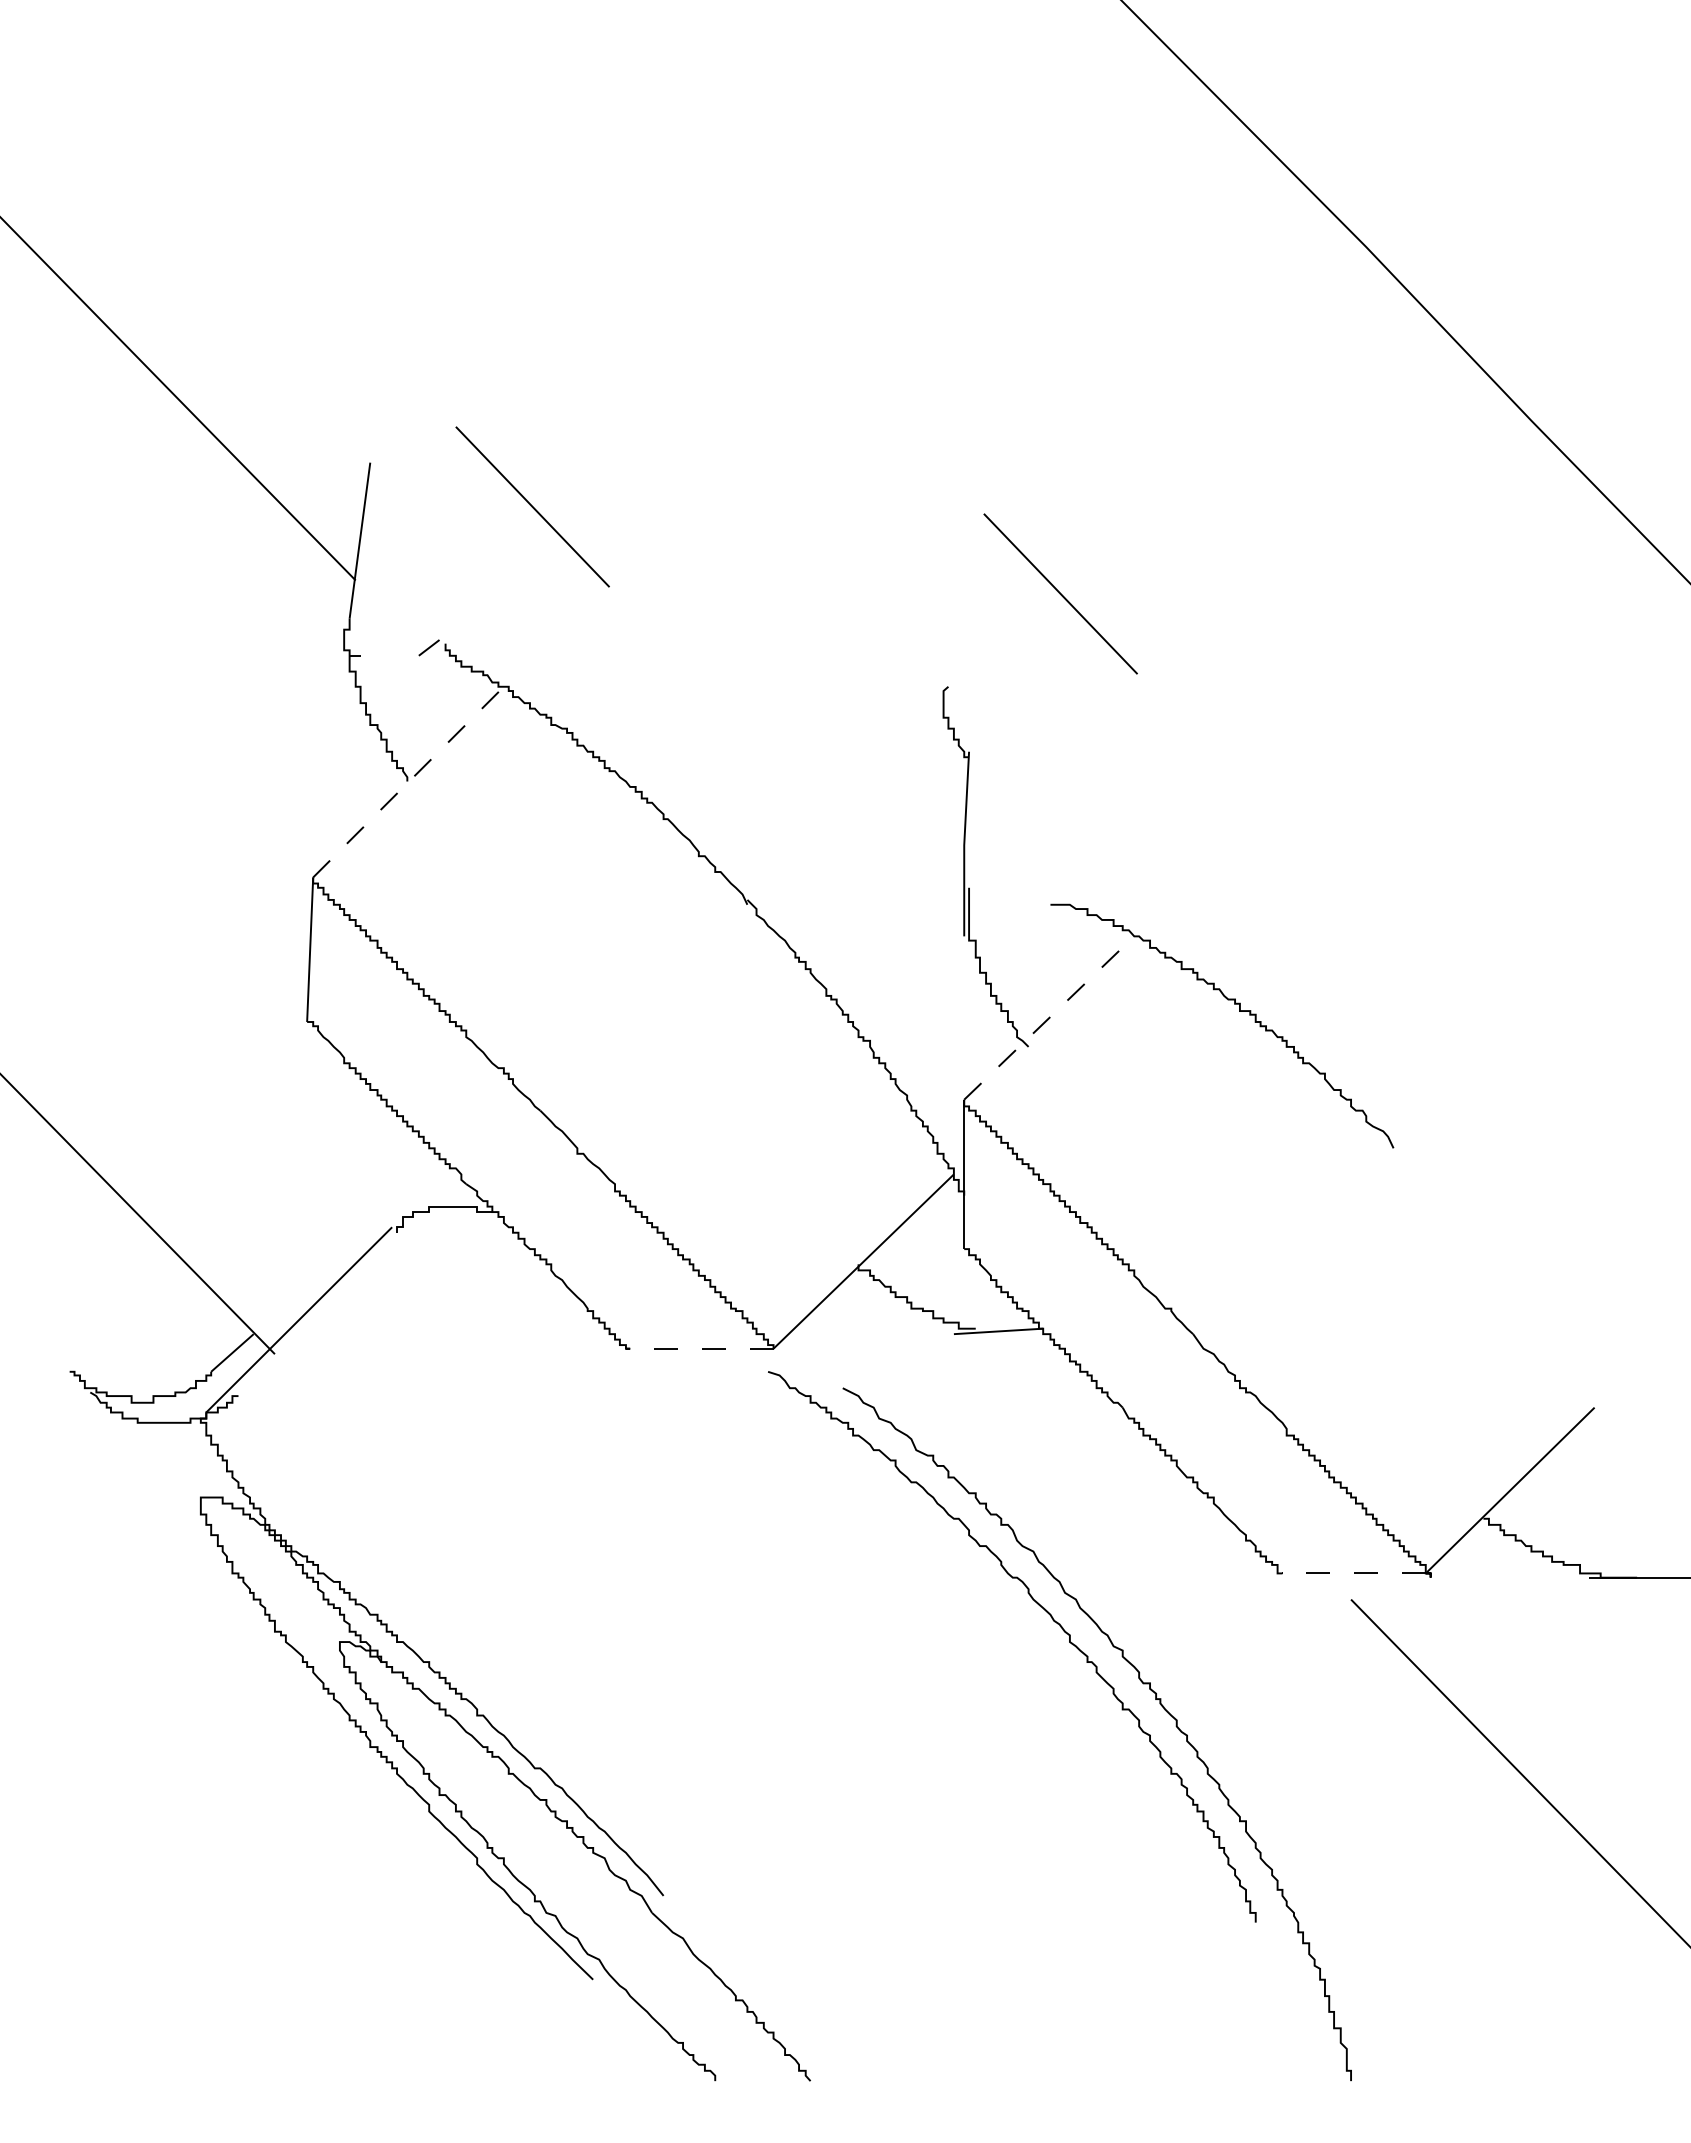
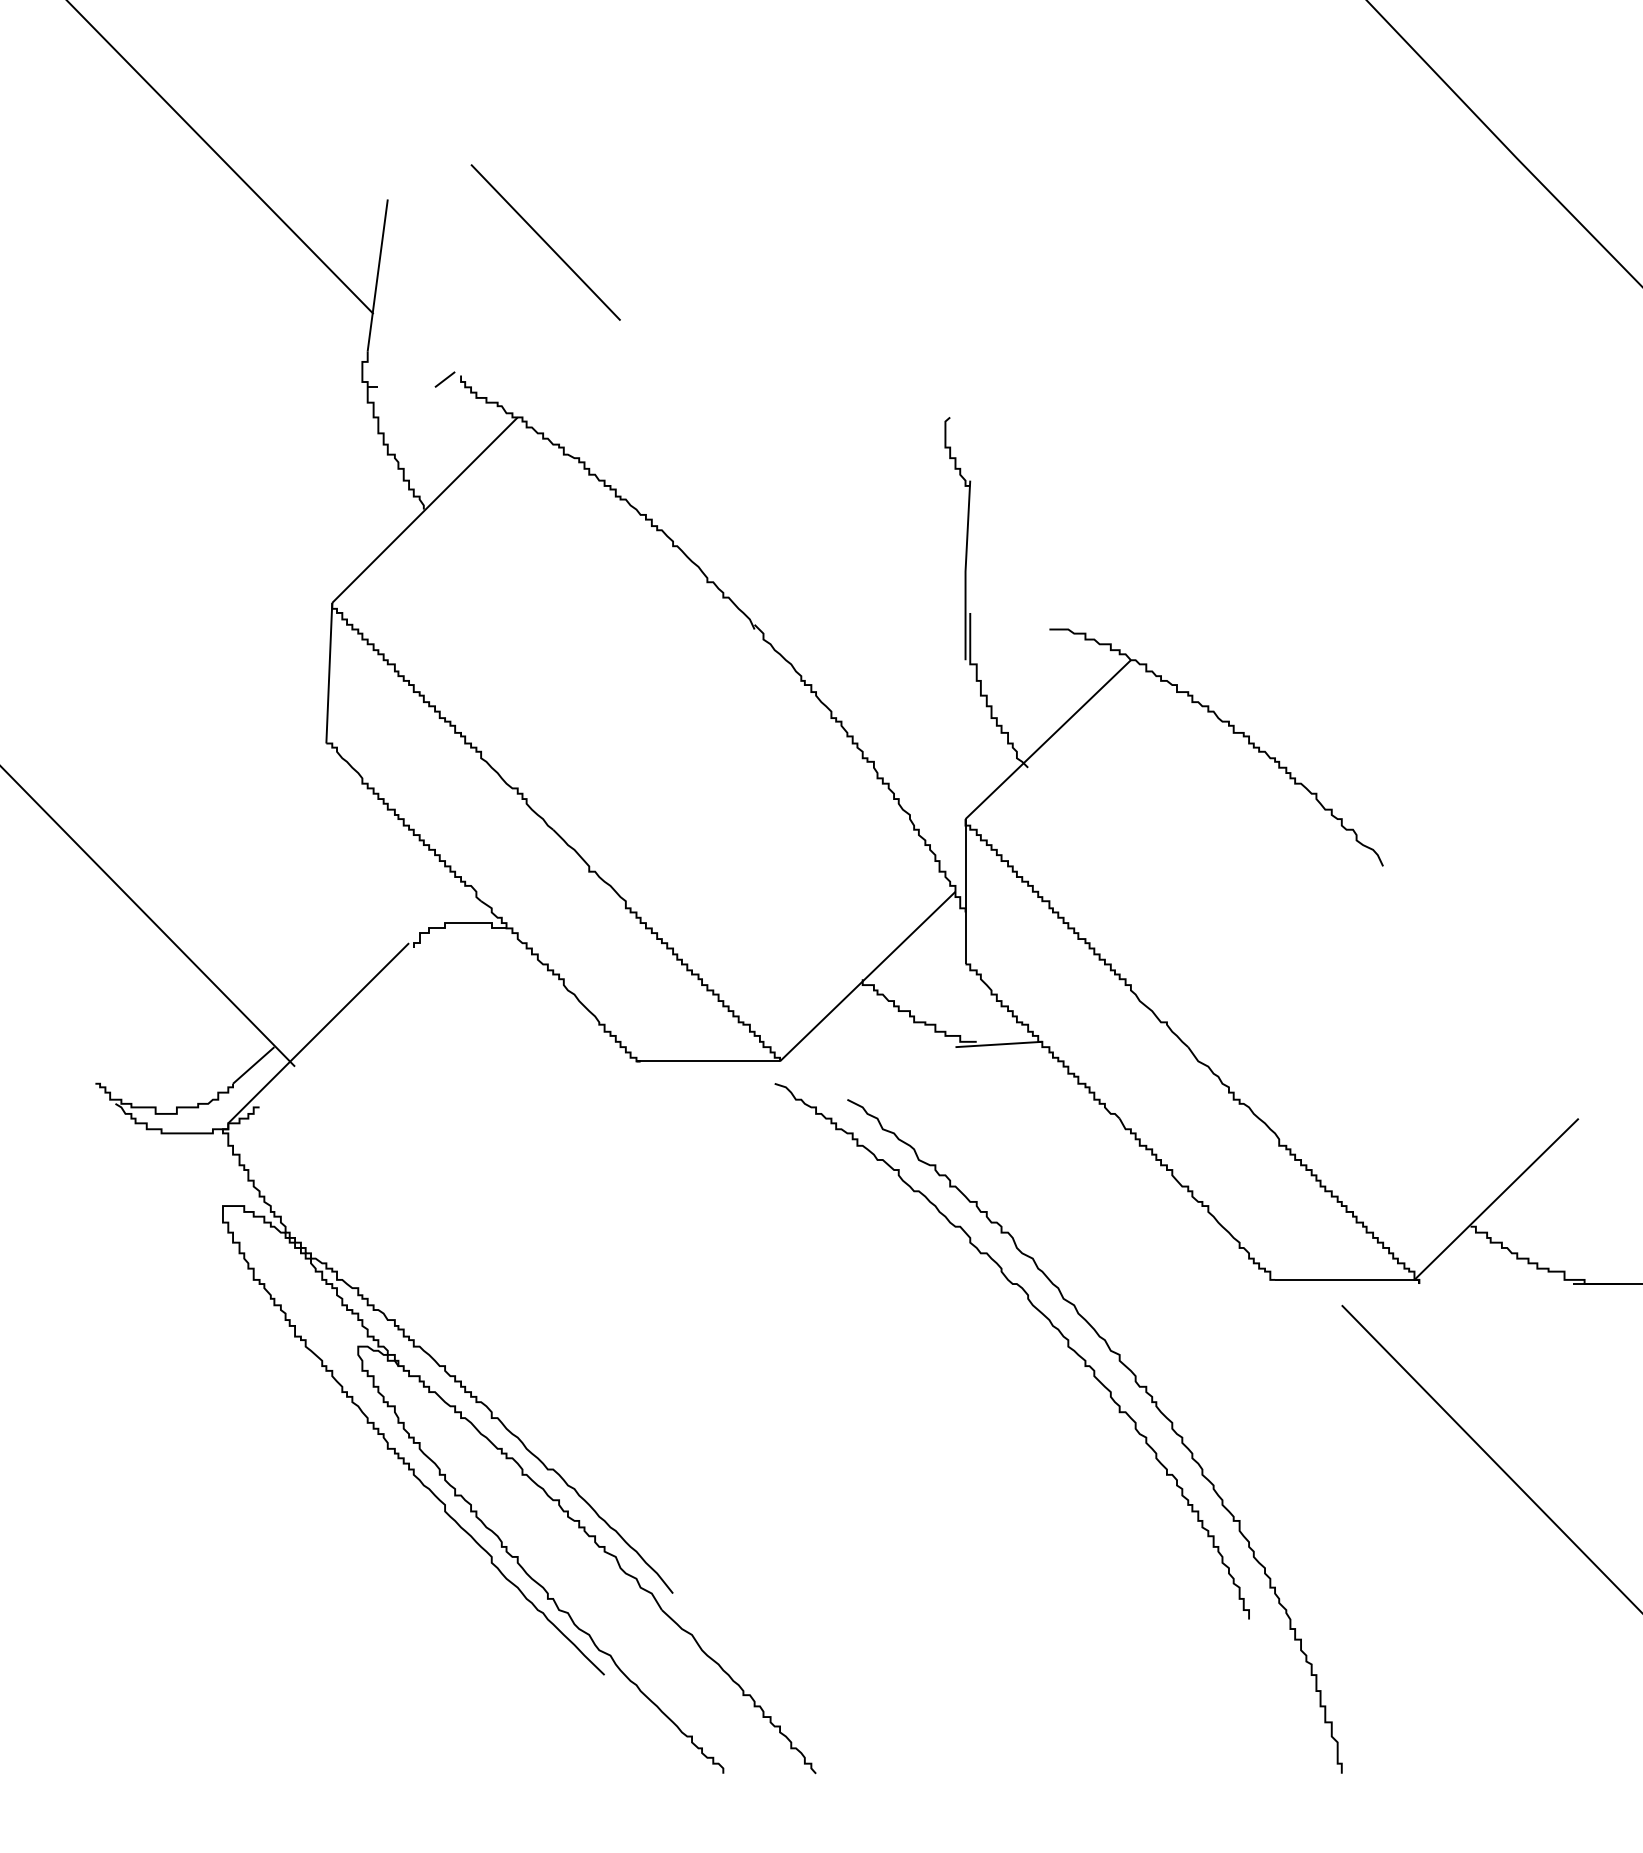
line: (1060, 593) -> (1059, 326), removed
line: (408, 782) -> (424, 510), dashed -> solid
line: (1049, 1018) -> (1048, 740), dashed -> solid
line: (699, 1348) -> (708, 1061), dashed -> solid
line: (1354, 1573) -> (1345, 1279), dashed -> solid

